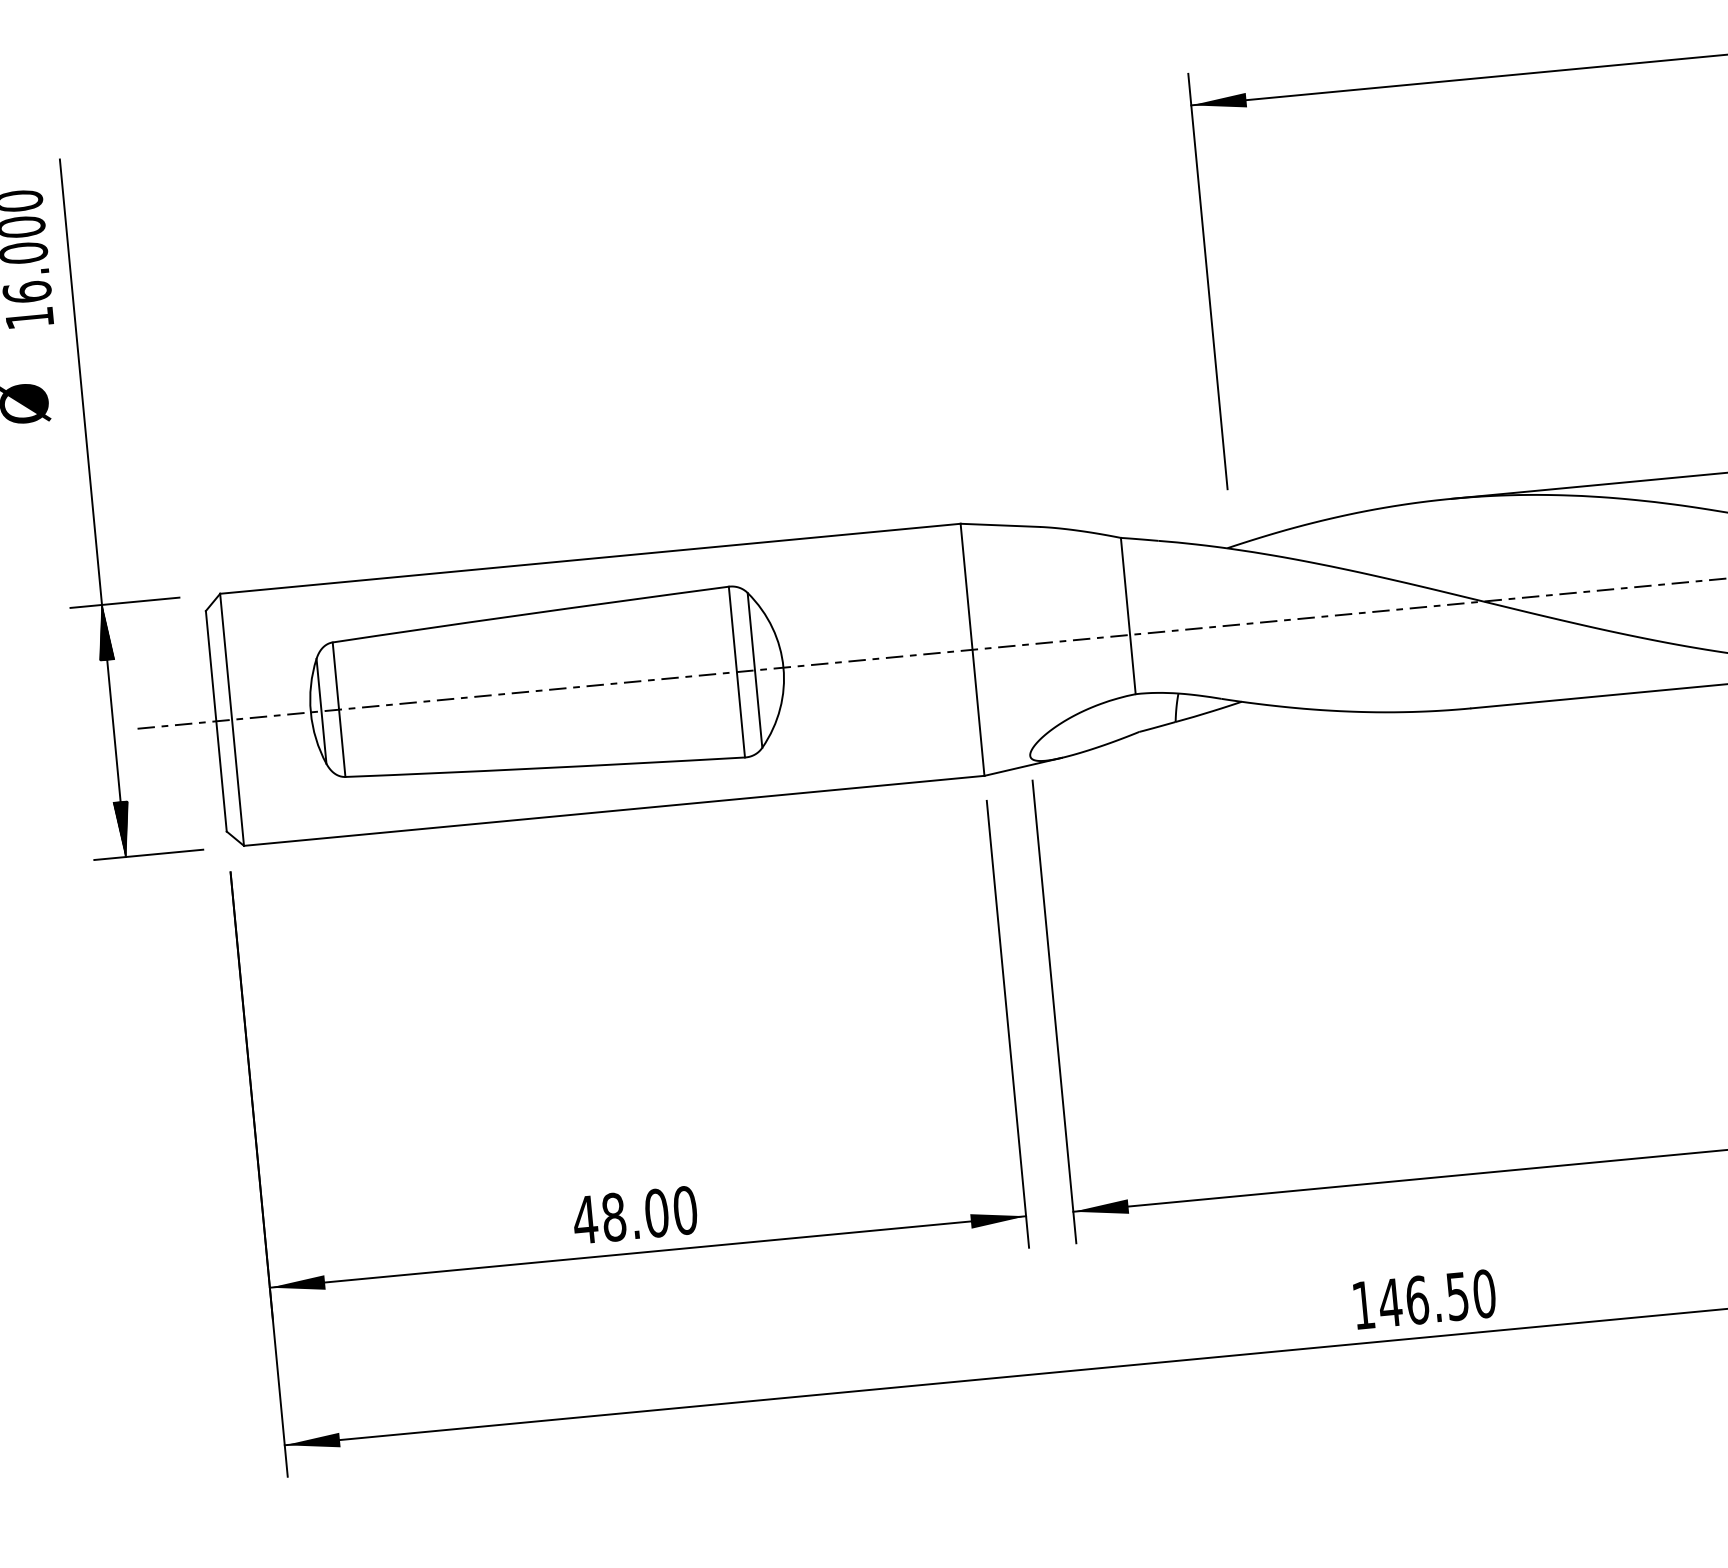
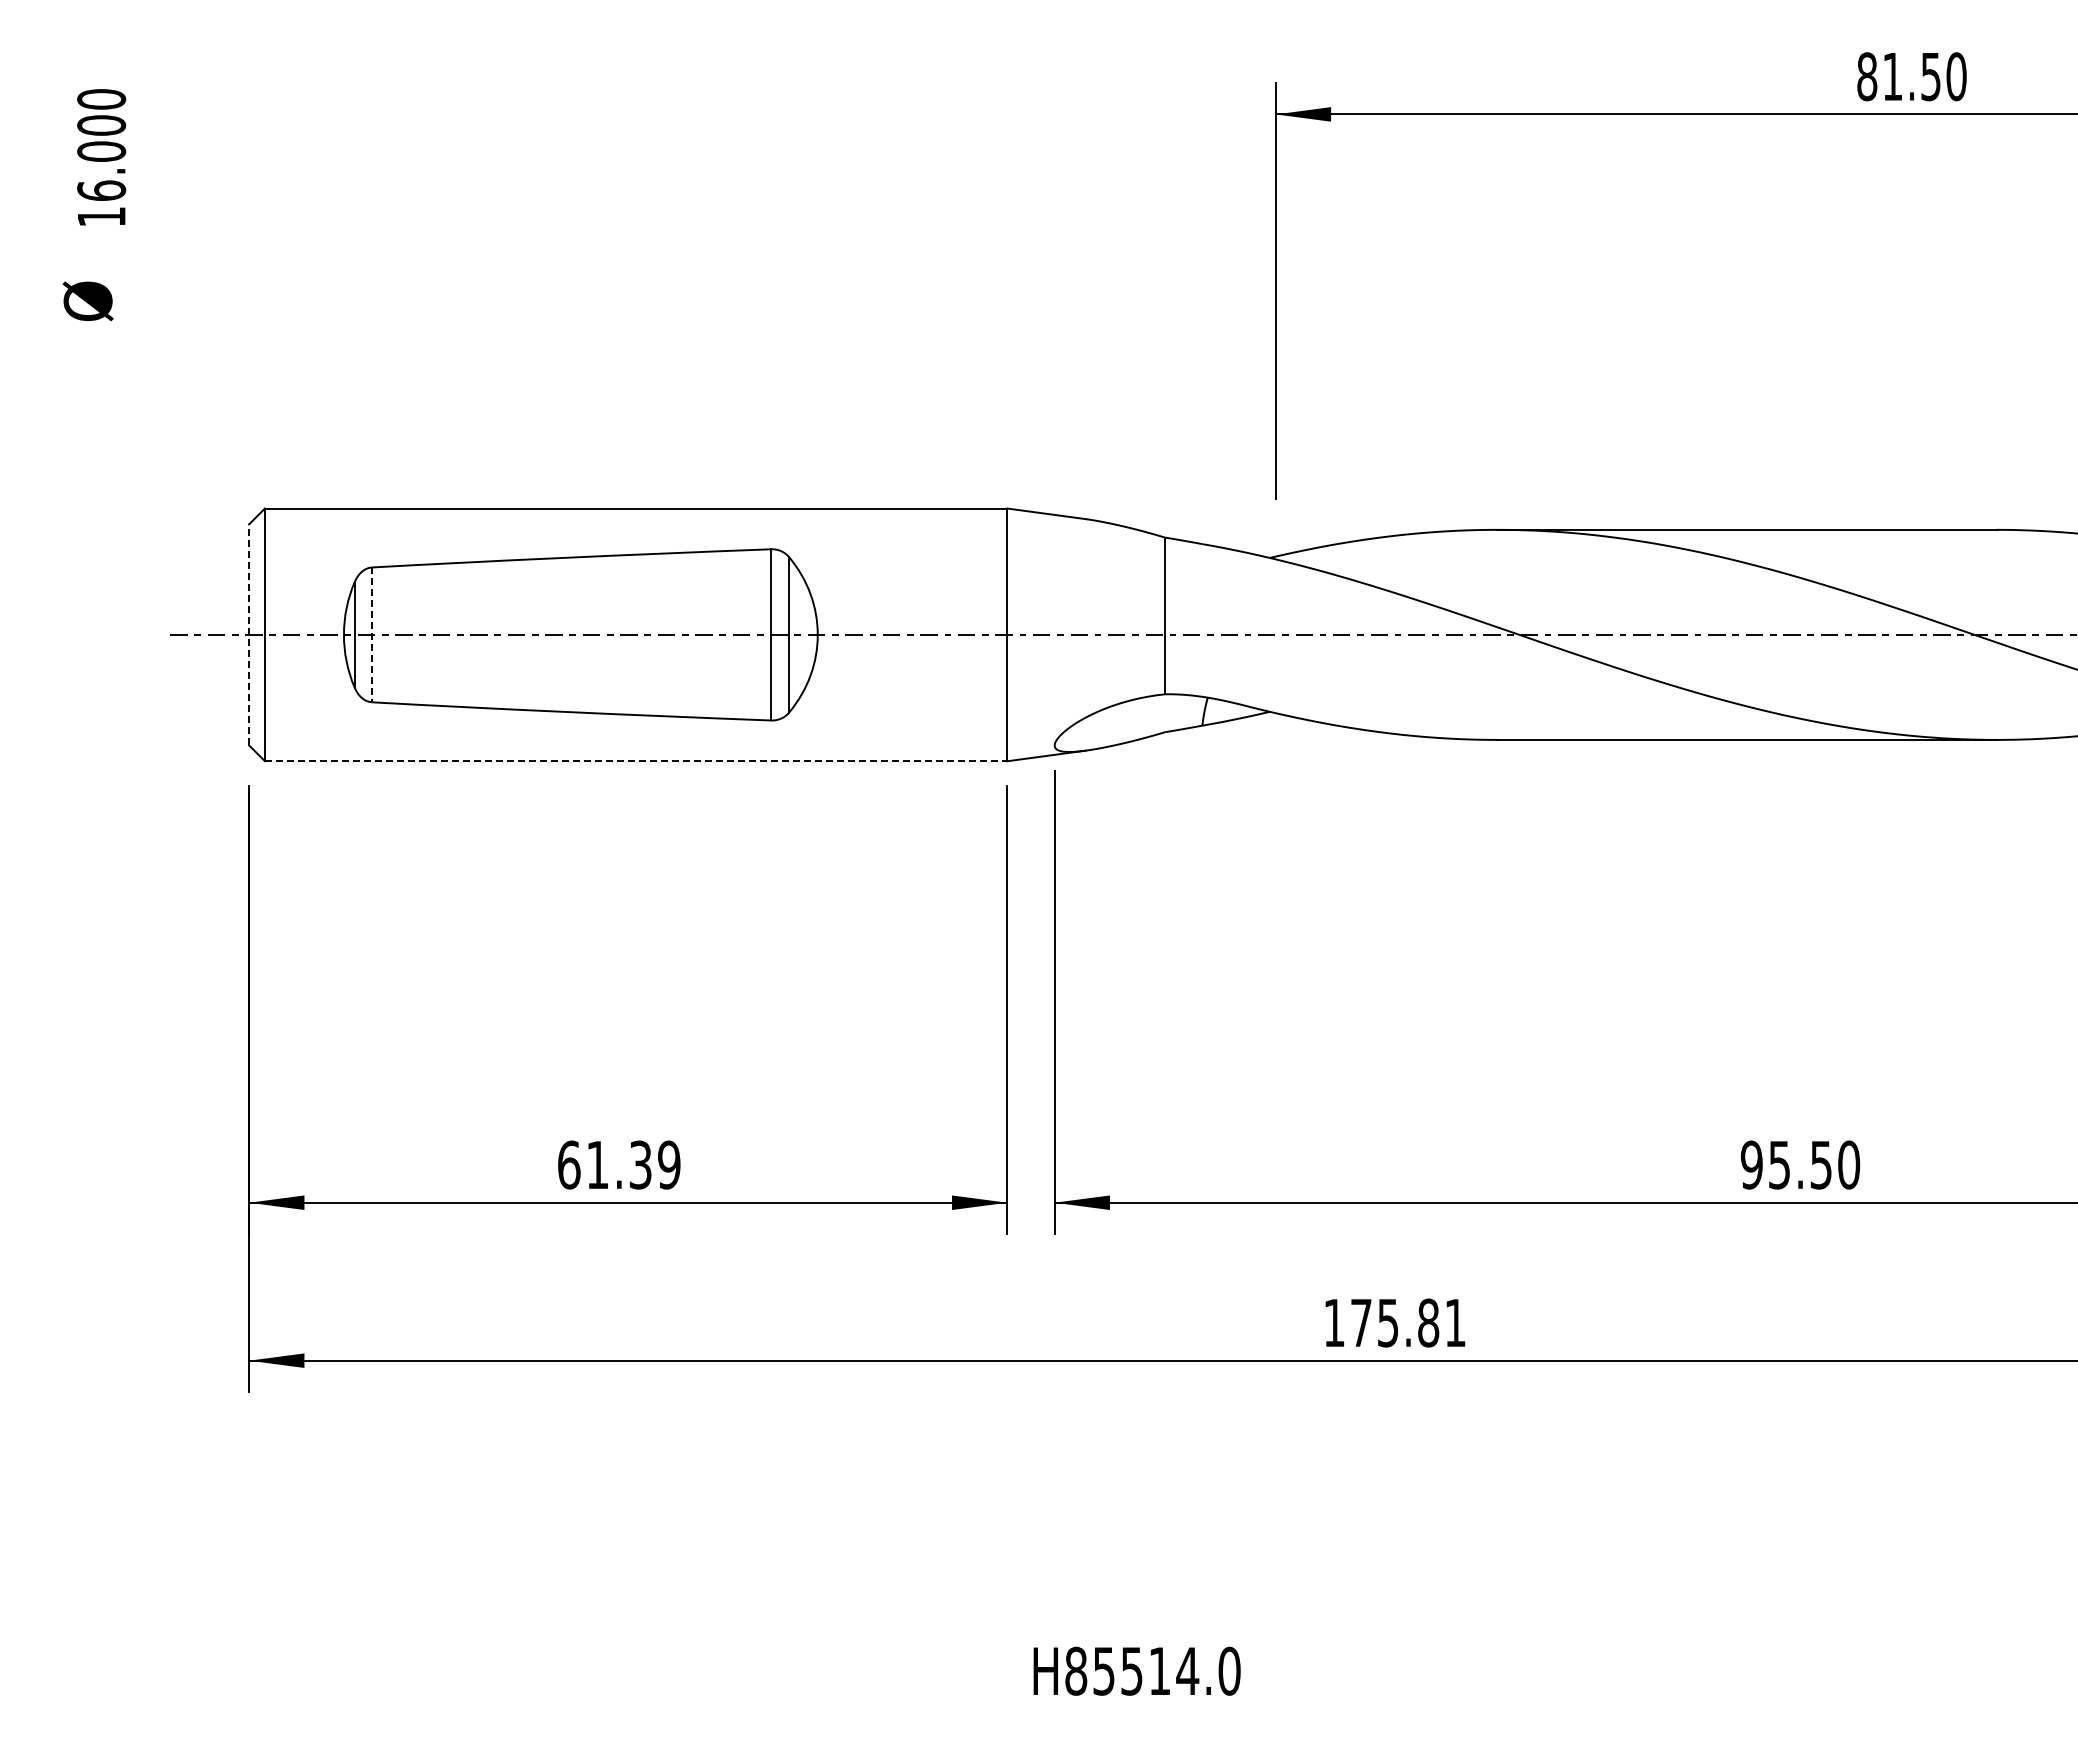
part: (93, 508) -> (147, 411), removed
line: (339, 710) -> (372, 635), solid -> dashed
line: (216, 720) -> (249, 634), solid -> dashed
line: (614, 811) -> (636, 761), solid -> dashed
text: (634, 1214) -> (618, 1164), 48.00 -> 61.39
text: (1437, 1297) -> (1408, 1322), 146.50 -> 175.81

